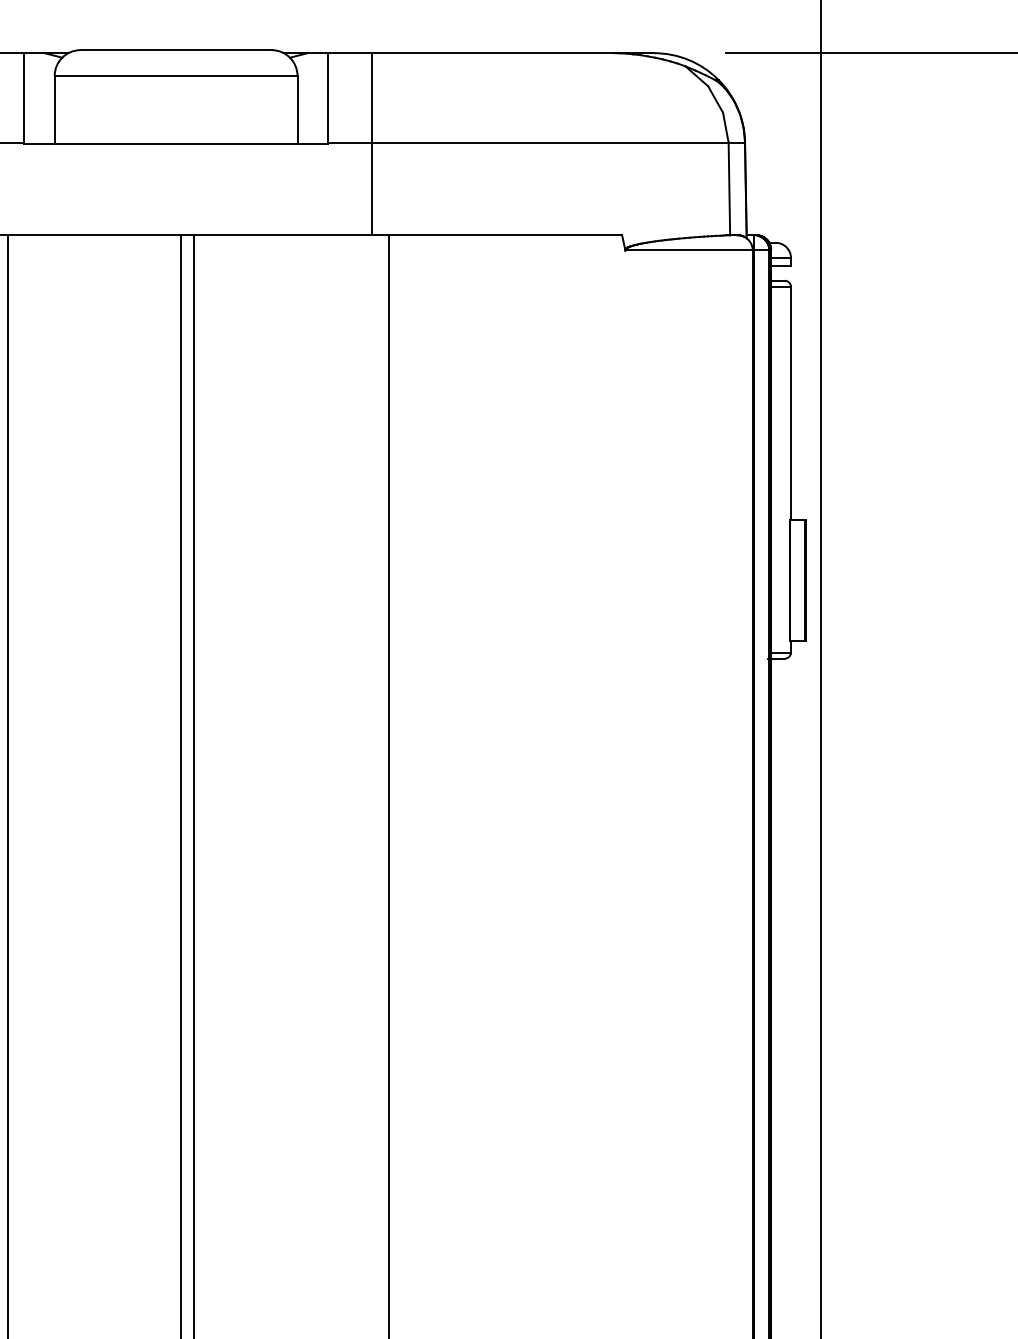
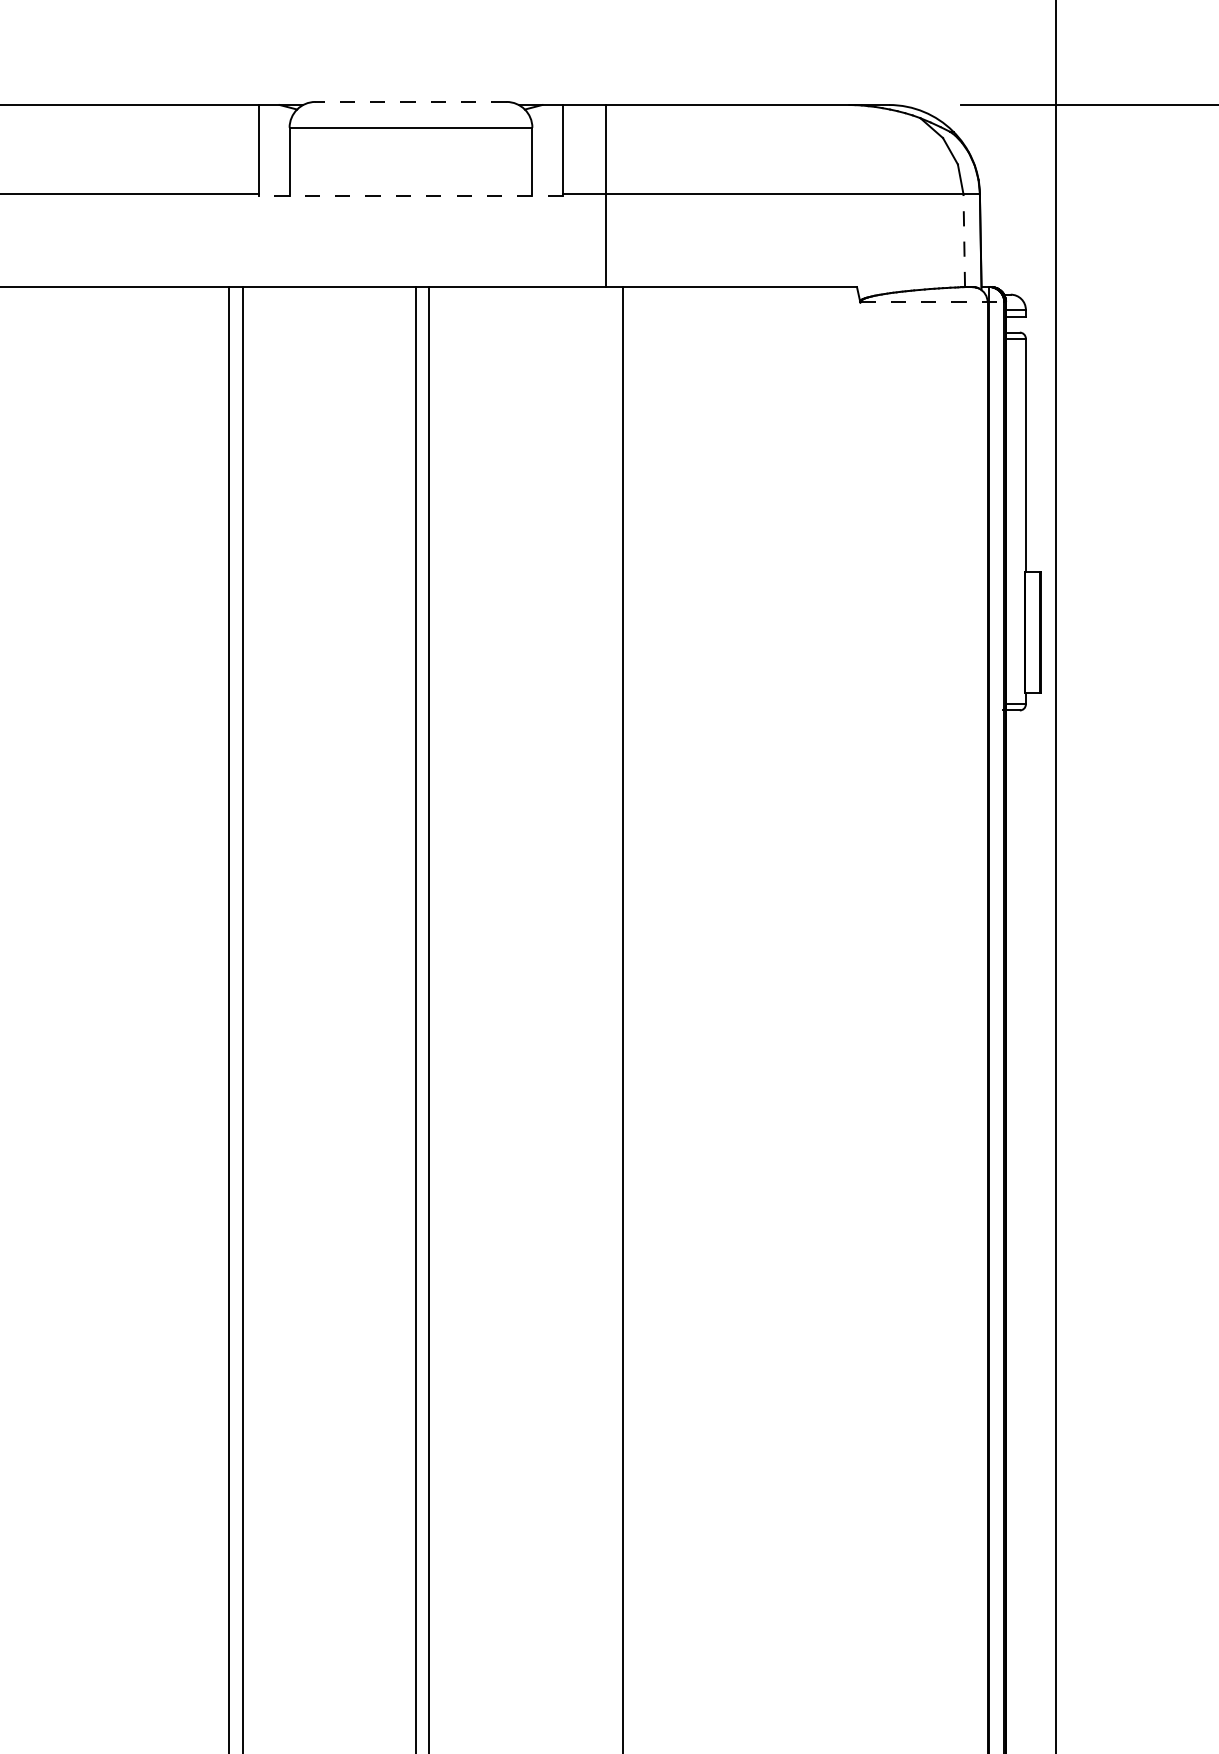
line: (176, 49) -> (411, 101), solid -> dashed
line: (176, 144) -> (411, 196), solid -> dashed
line: (729, 188) -> (964, 240), solid -> dashed
line: (698, 250) -> (933, 302), solid -> dashed

